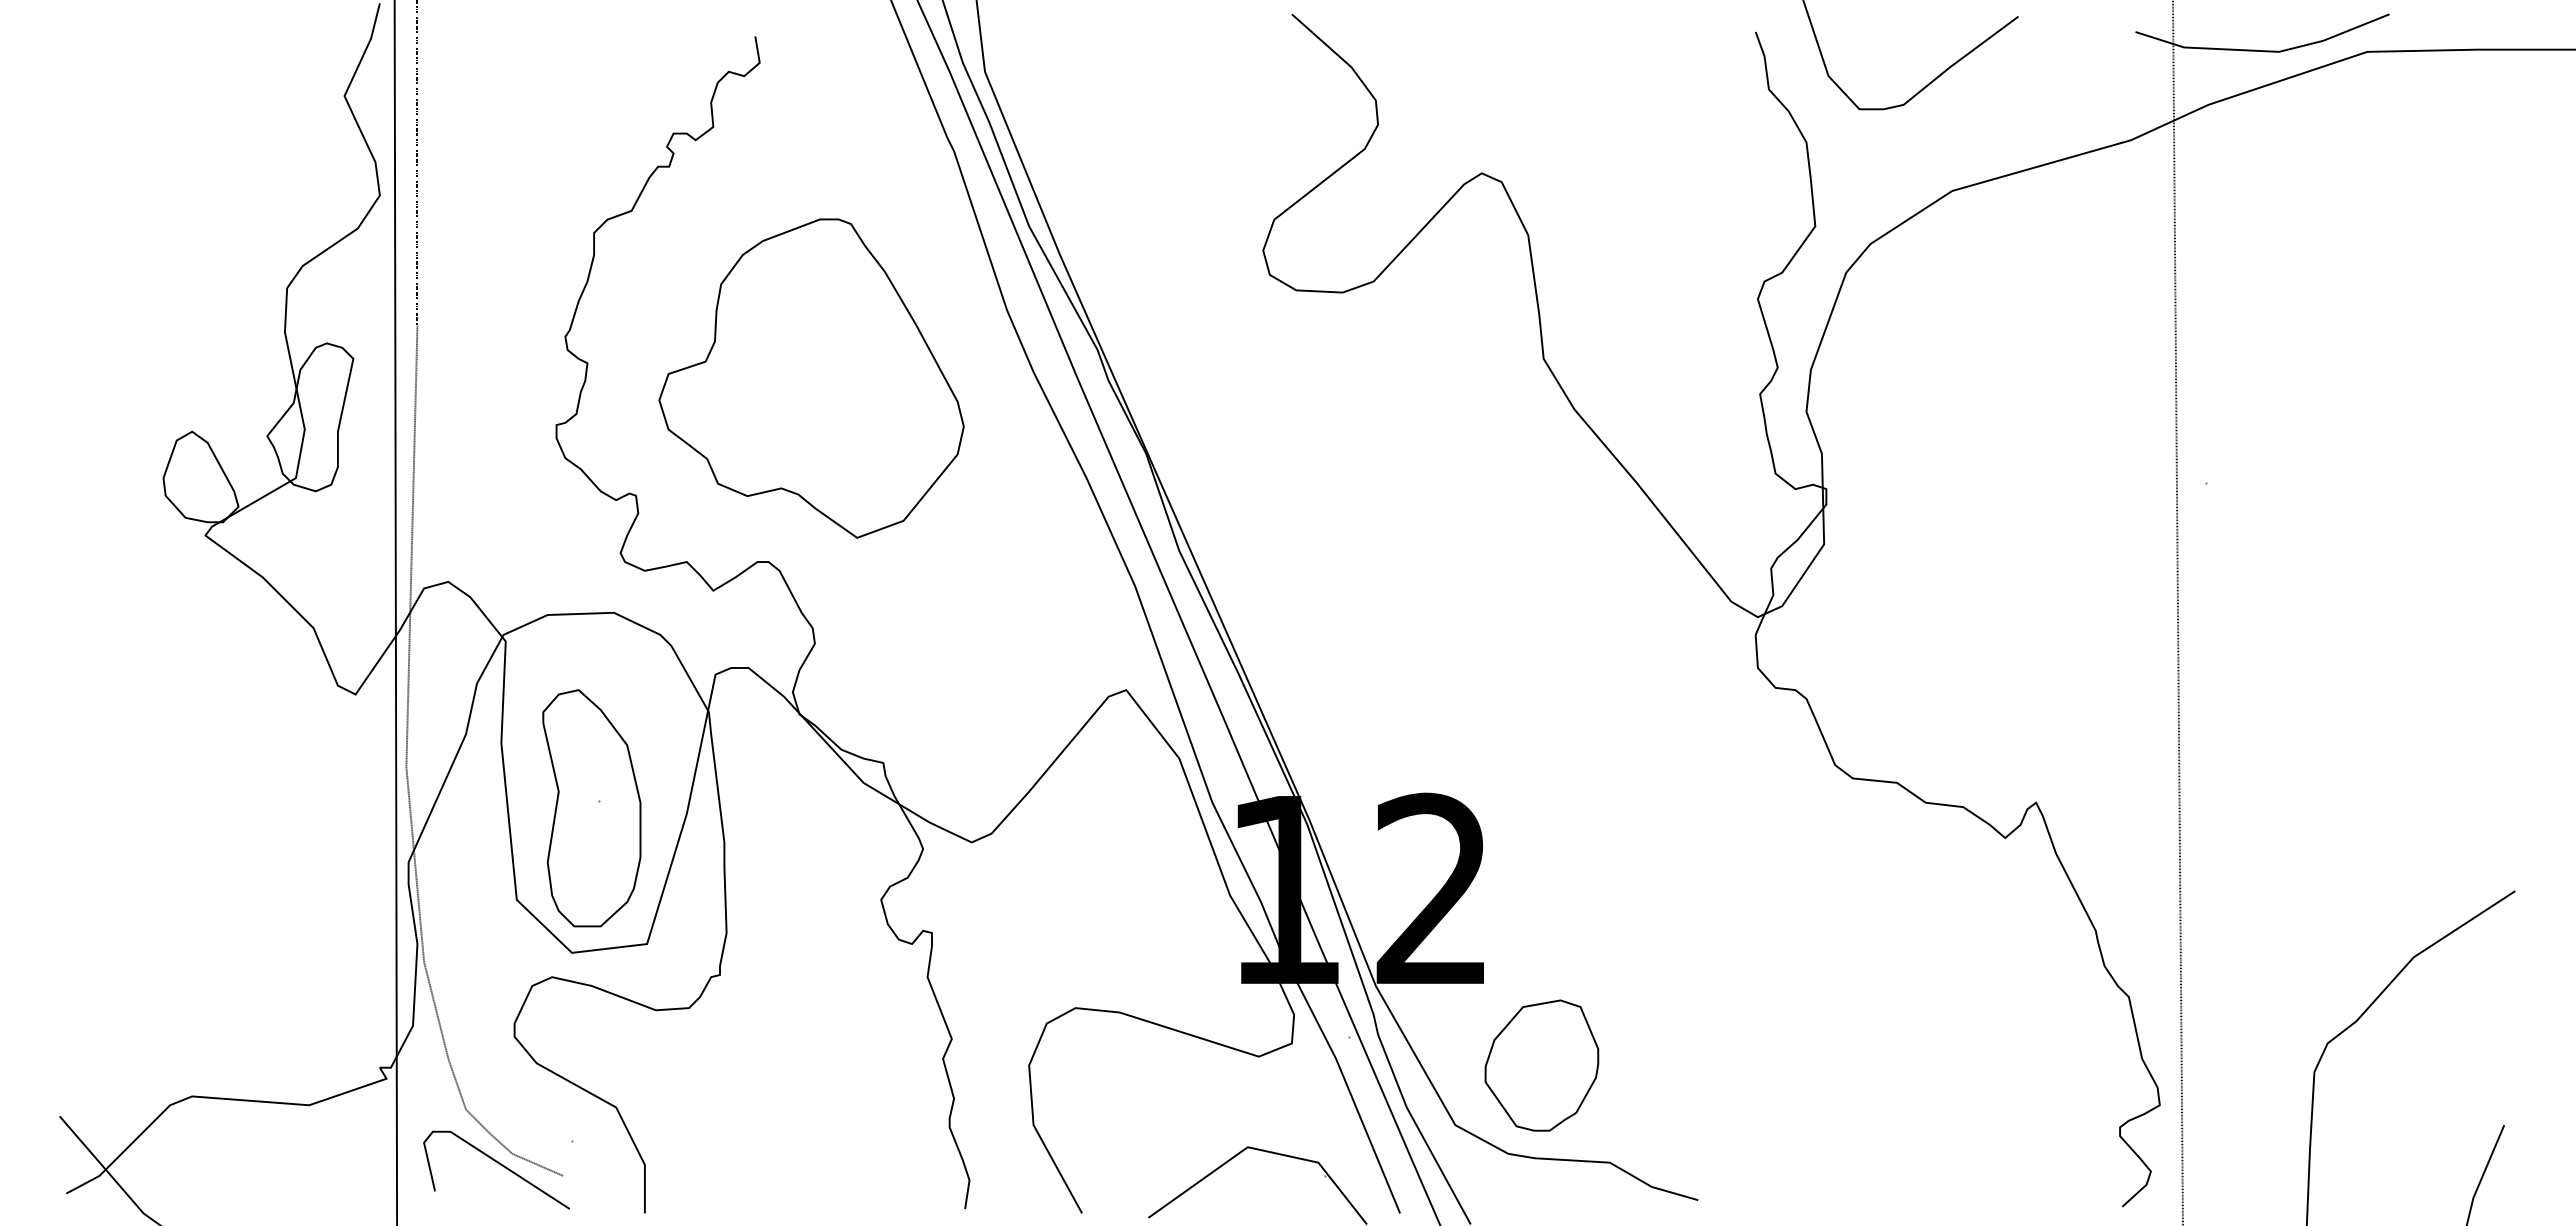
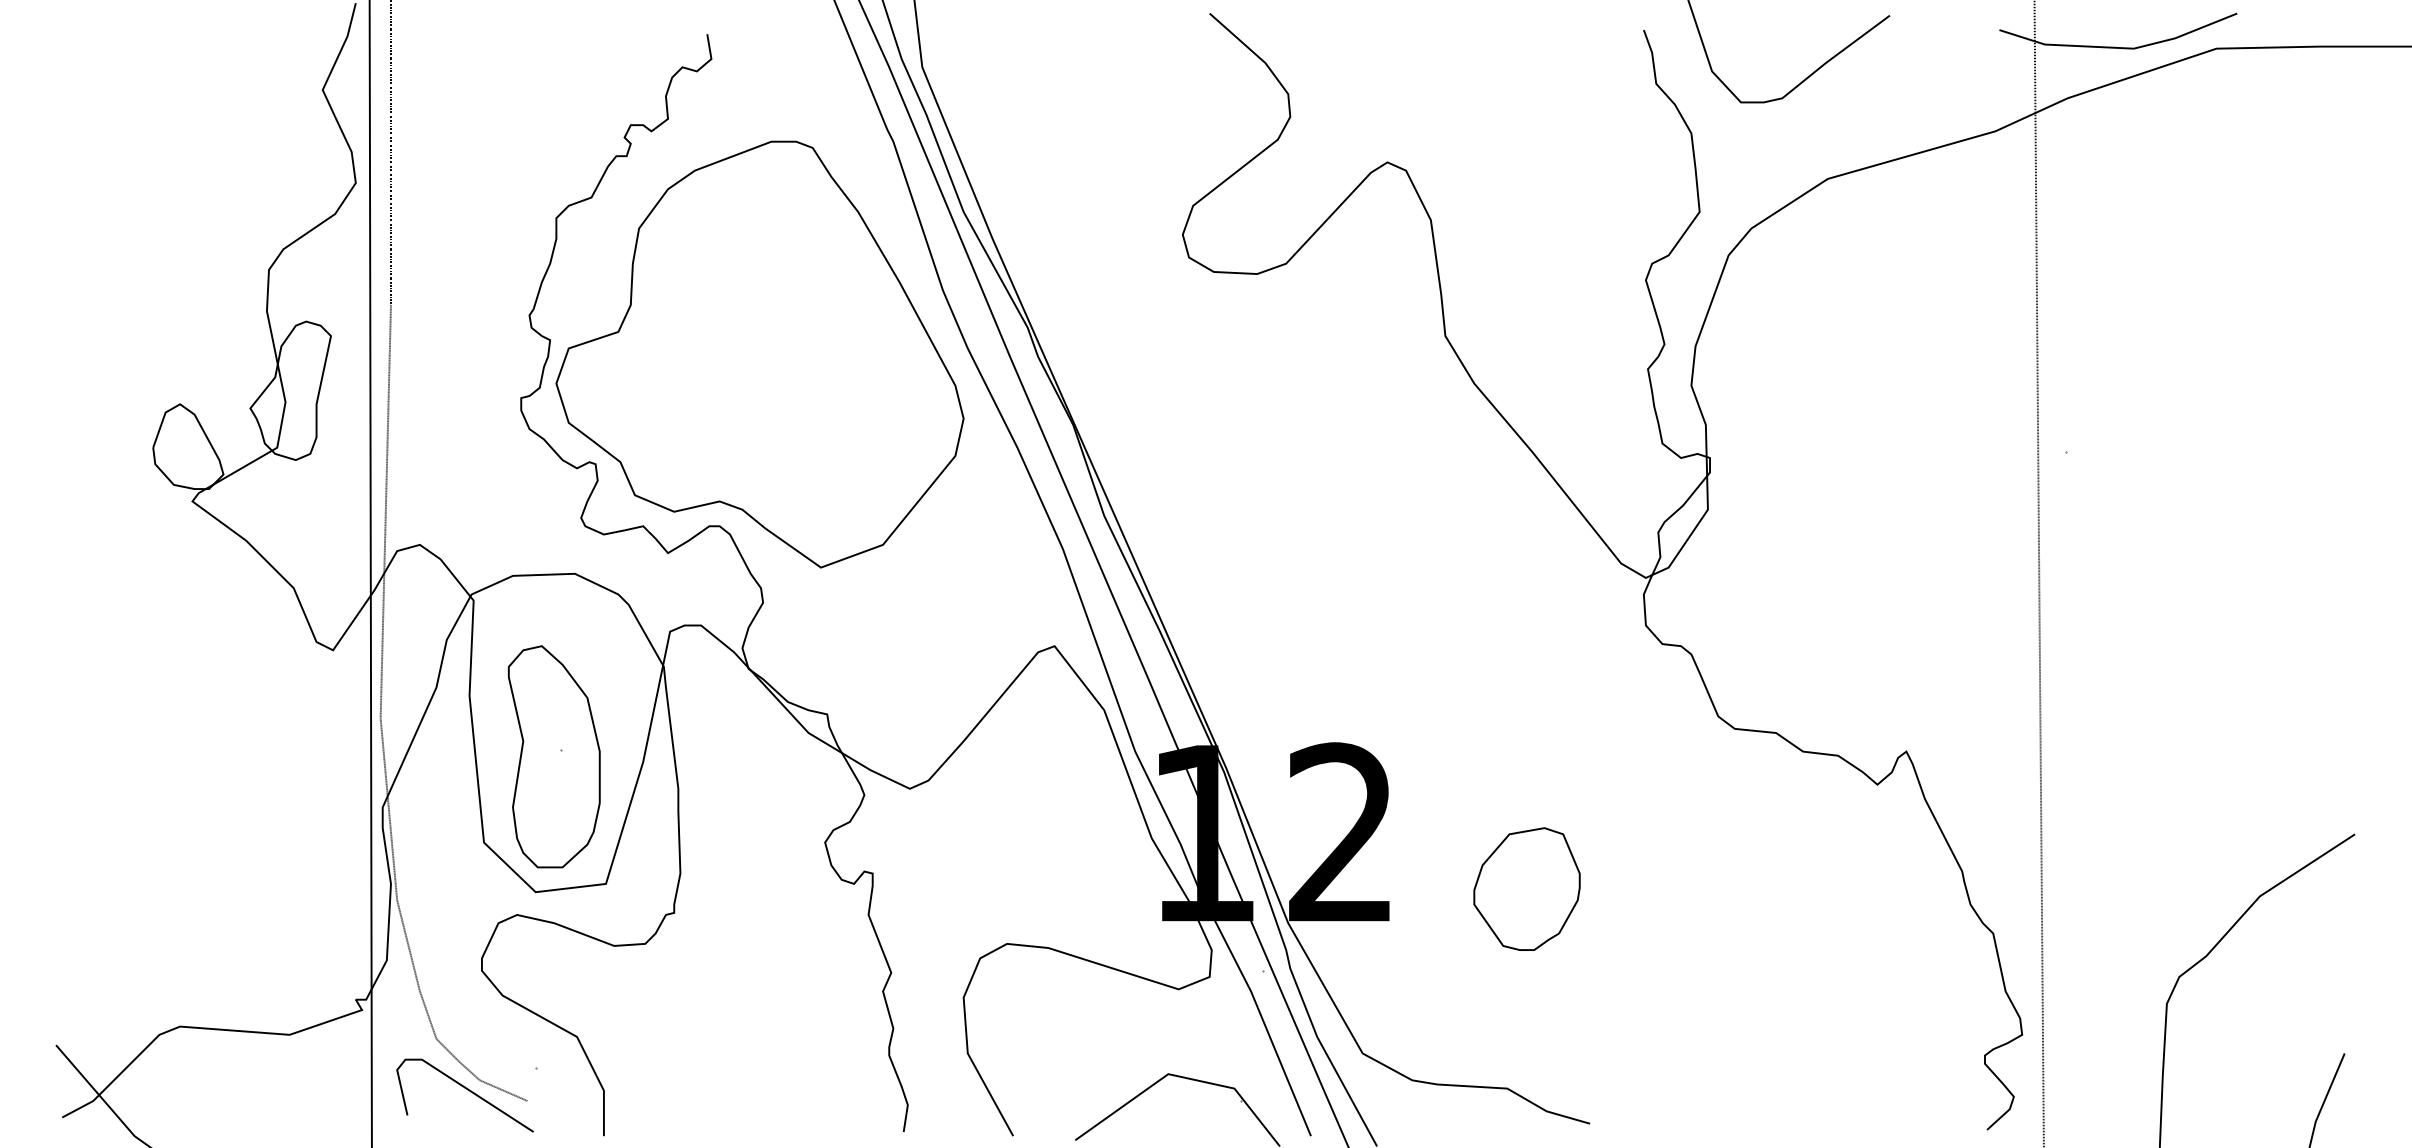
part: (811, 378) -> (759, 354), size x1.43
part: (1541, 1065) -> (1526, 889), moved

